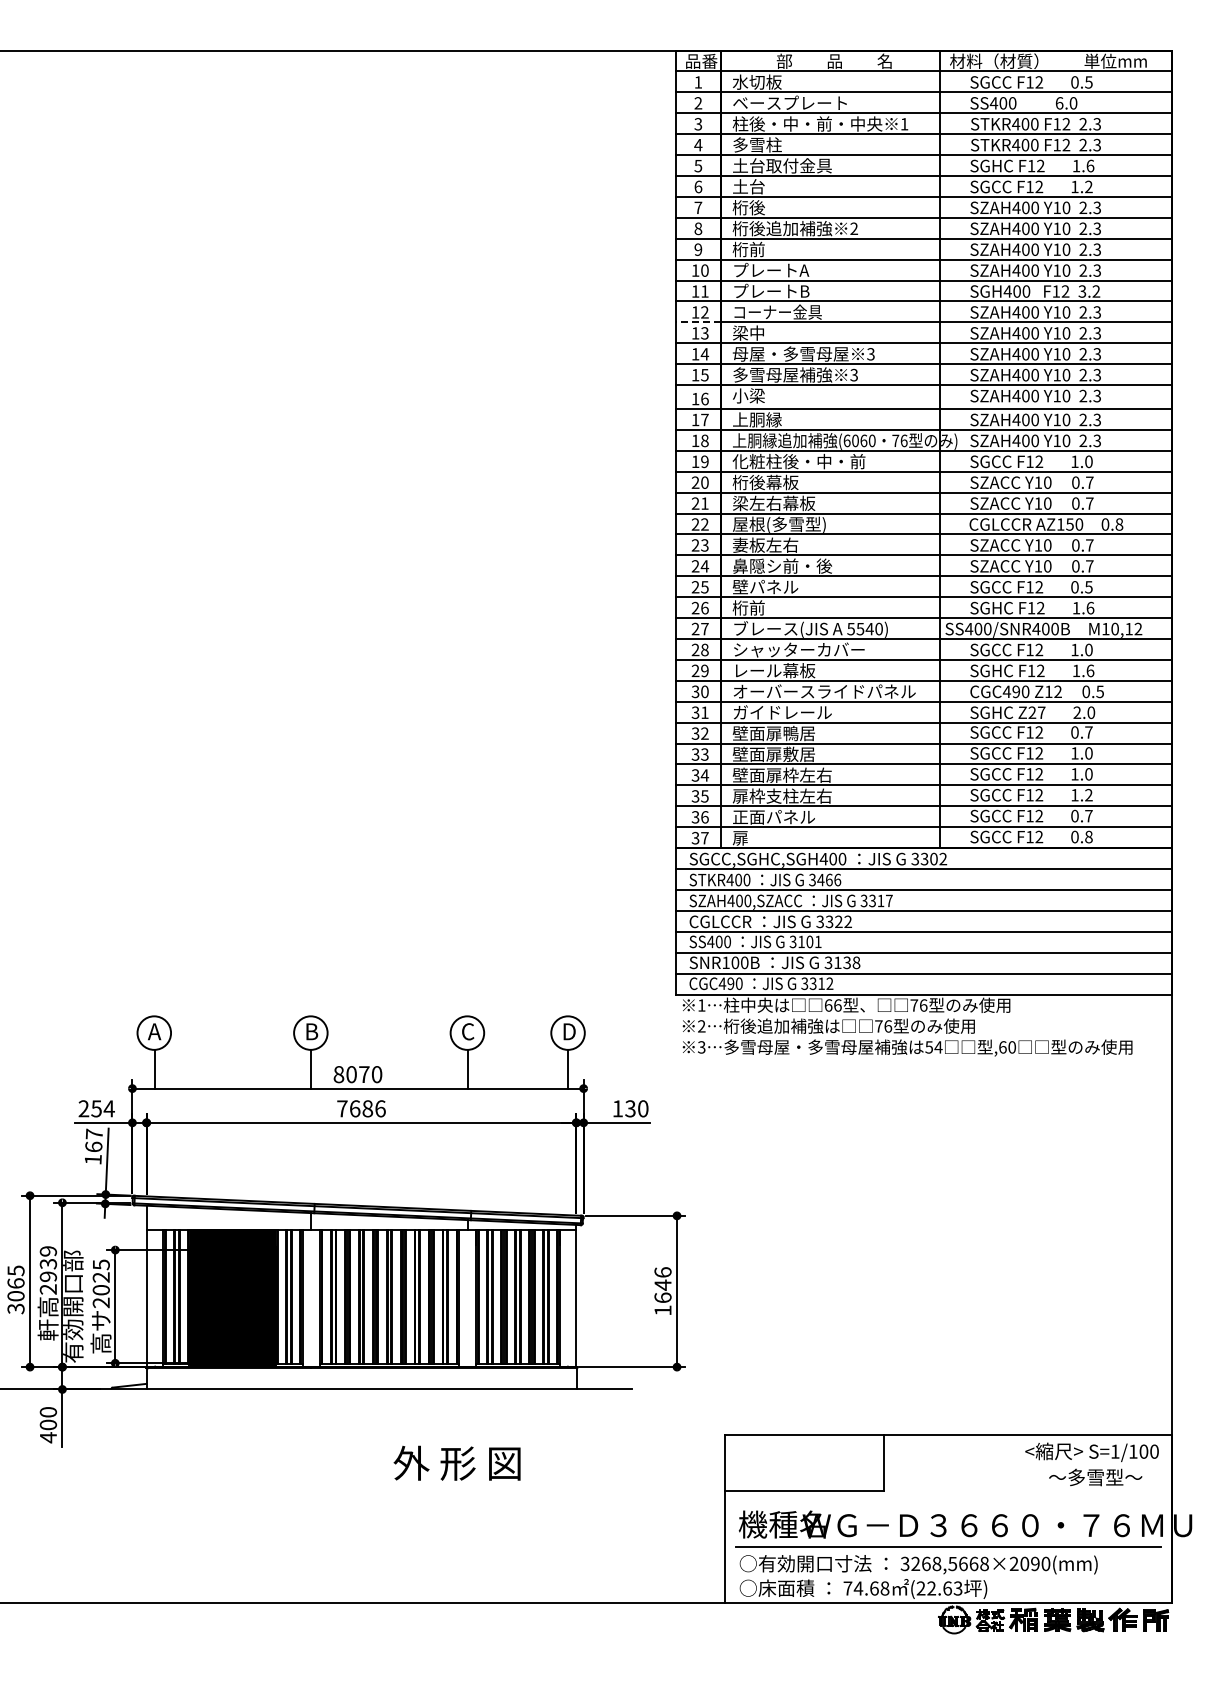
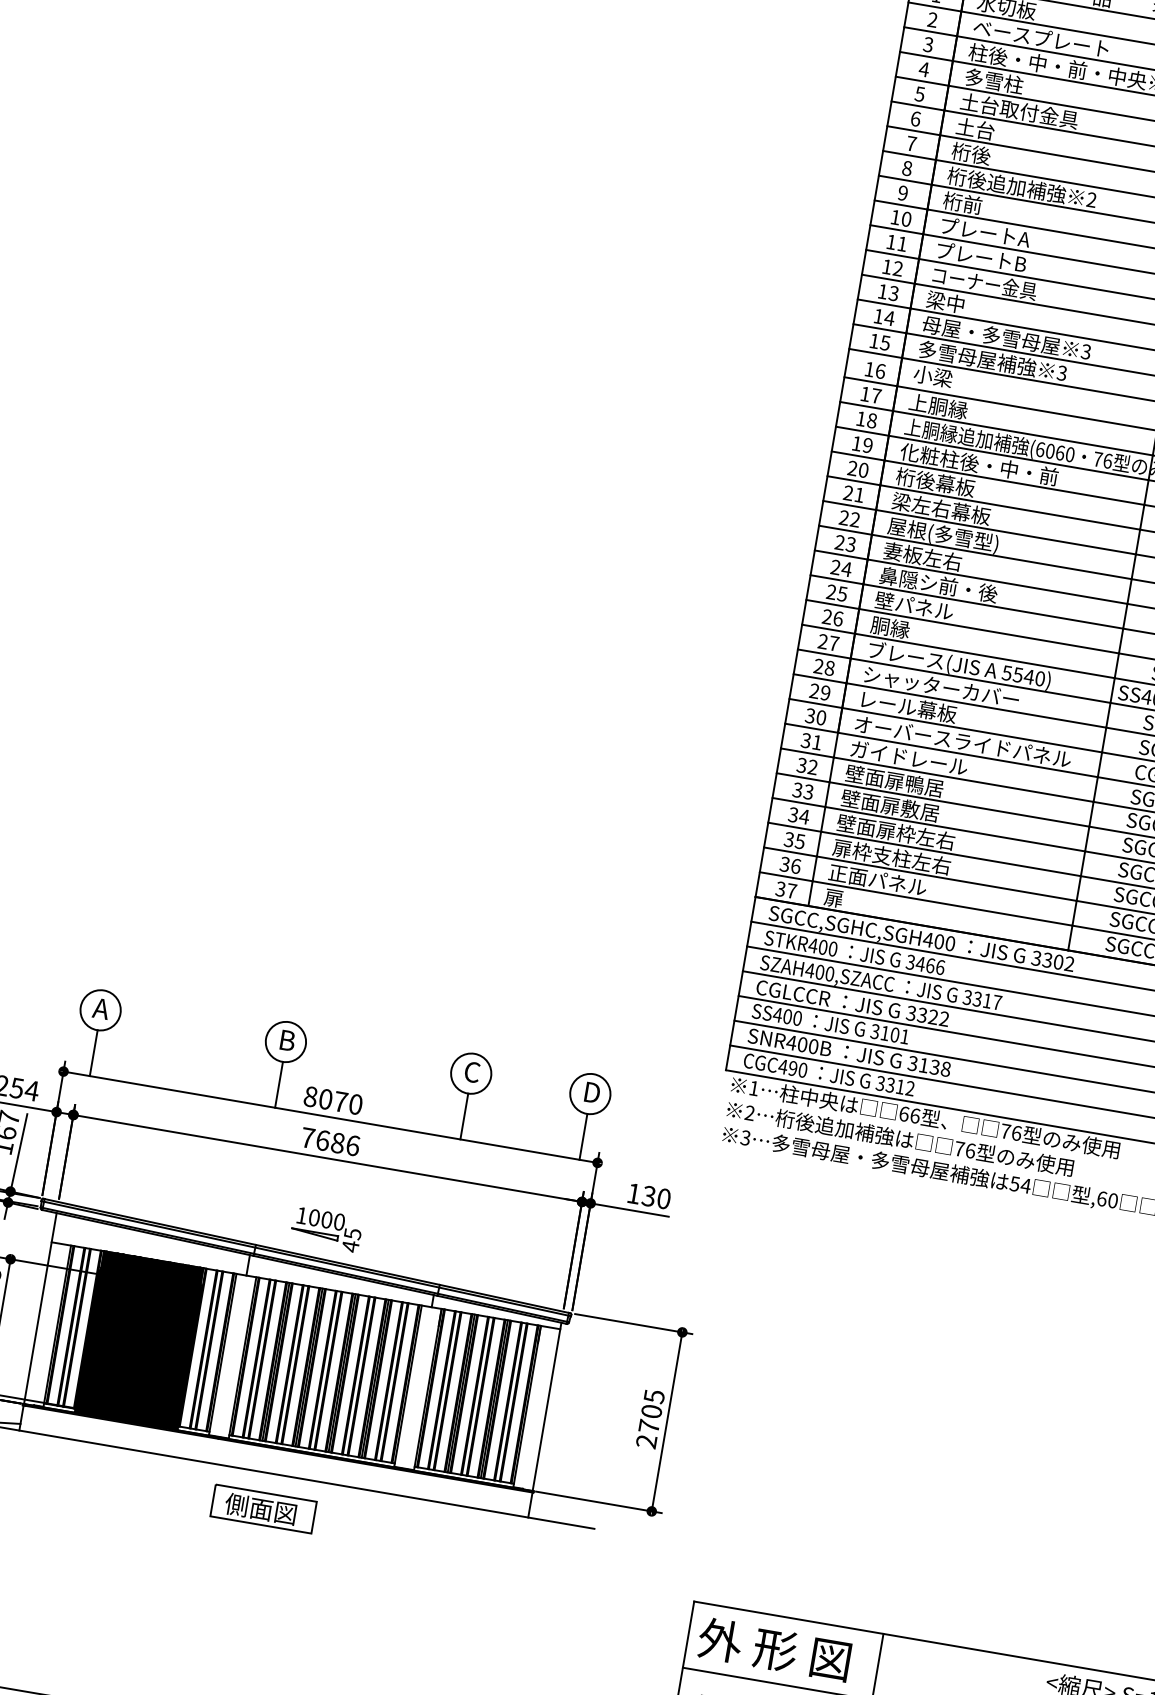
line: (697, 322) -> (887, 279), dashed -> solid
text: (748, 607) -> (890, 626), 桁前 -> 胴縁
text: (725, 962) -> (790, 1042), SNR100B -> SNR400B
part: (370, 1181) -> (326, 1229), added
text: (662, 1291) -> (649, 1418), 1646 -> 2705
part: (357, 1419) -> (262, 1508), added
text: (456, 1462) -> (773, 1648), moved

